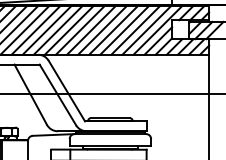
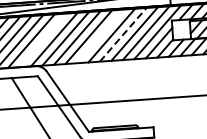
line: (46, 30) -> (42, 40), removed
line: (102, 30) -> (100, 36), removed
line: (124, 30) -> (123, 34), solid -> dashed

